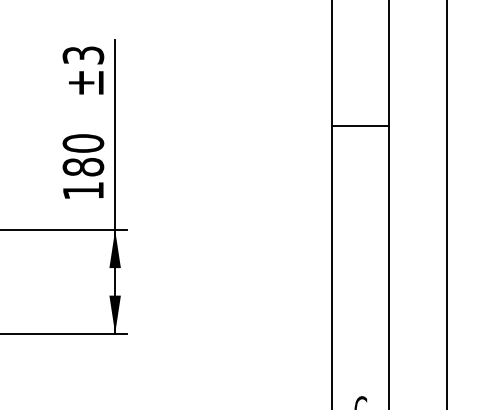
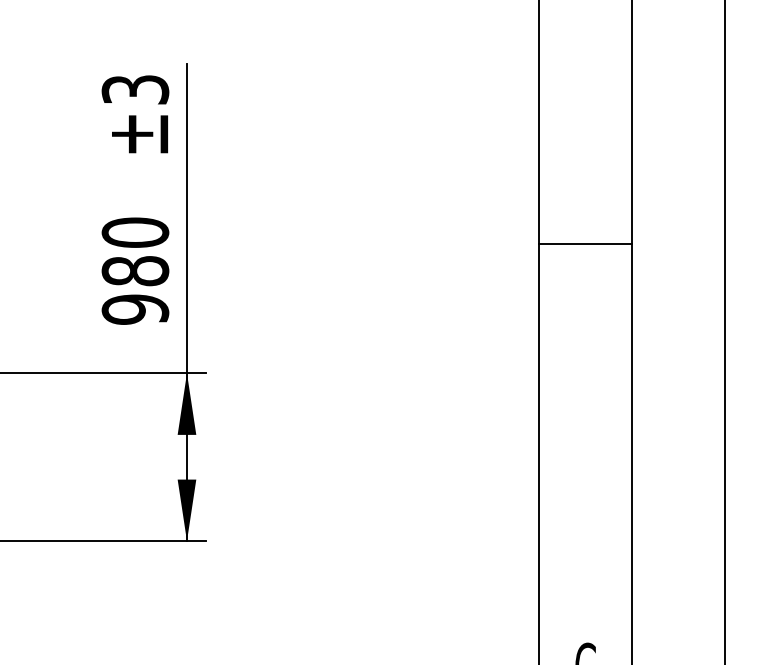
line: (360, 126) -> (585, 244), moved
text: (83, 190) -> (135, 308), 180 -> 980

